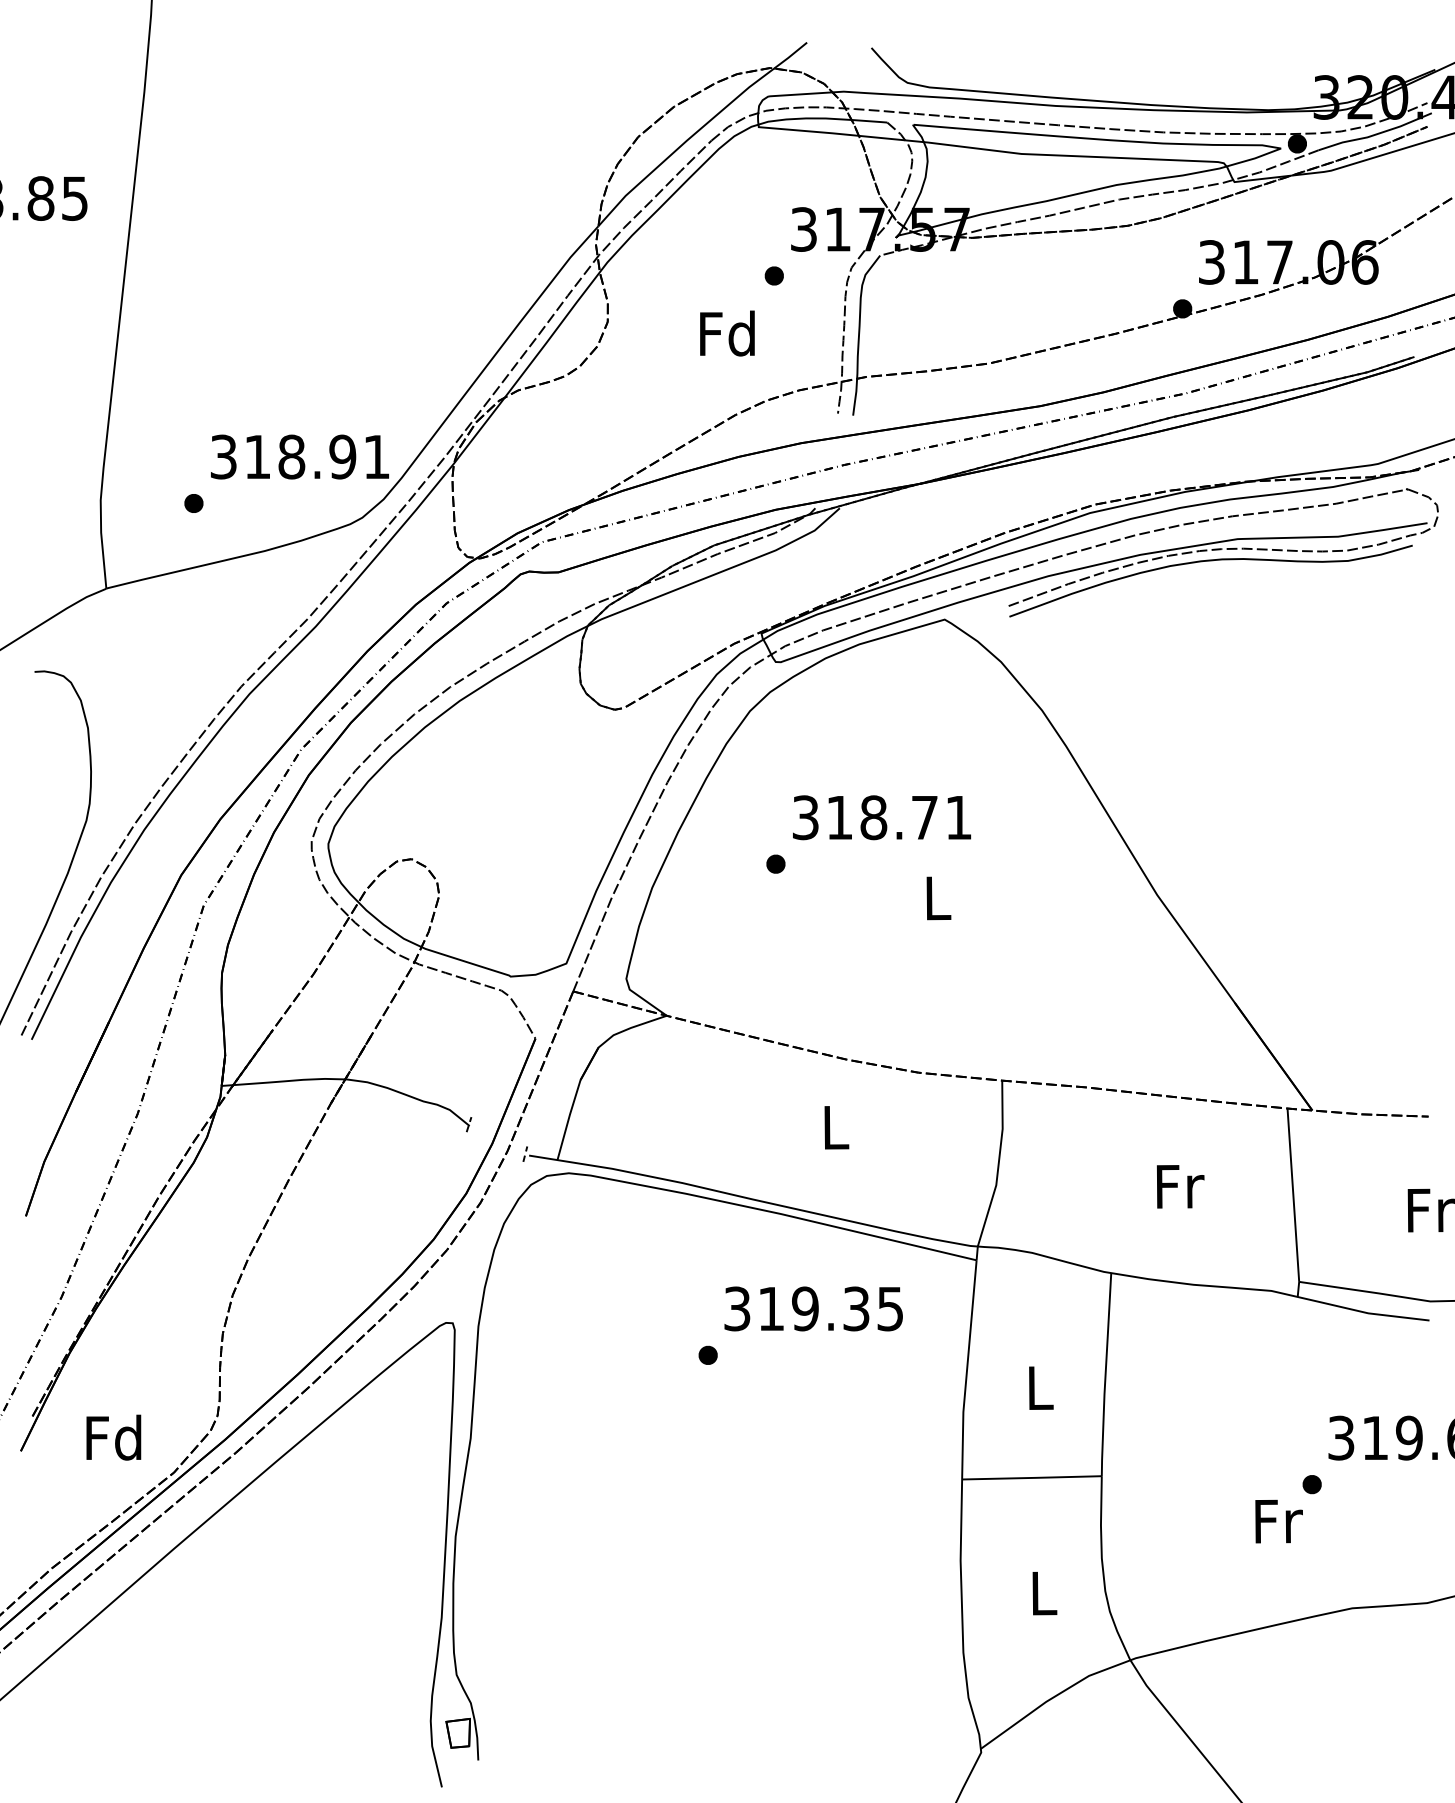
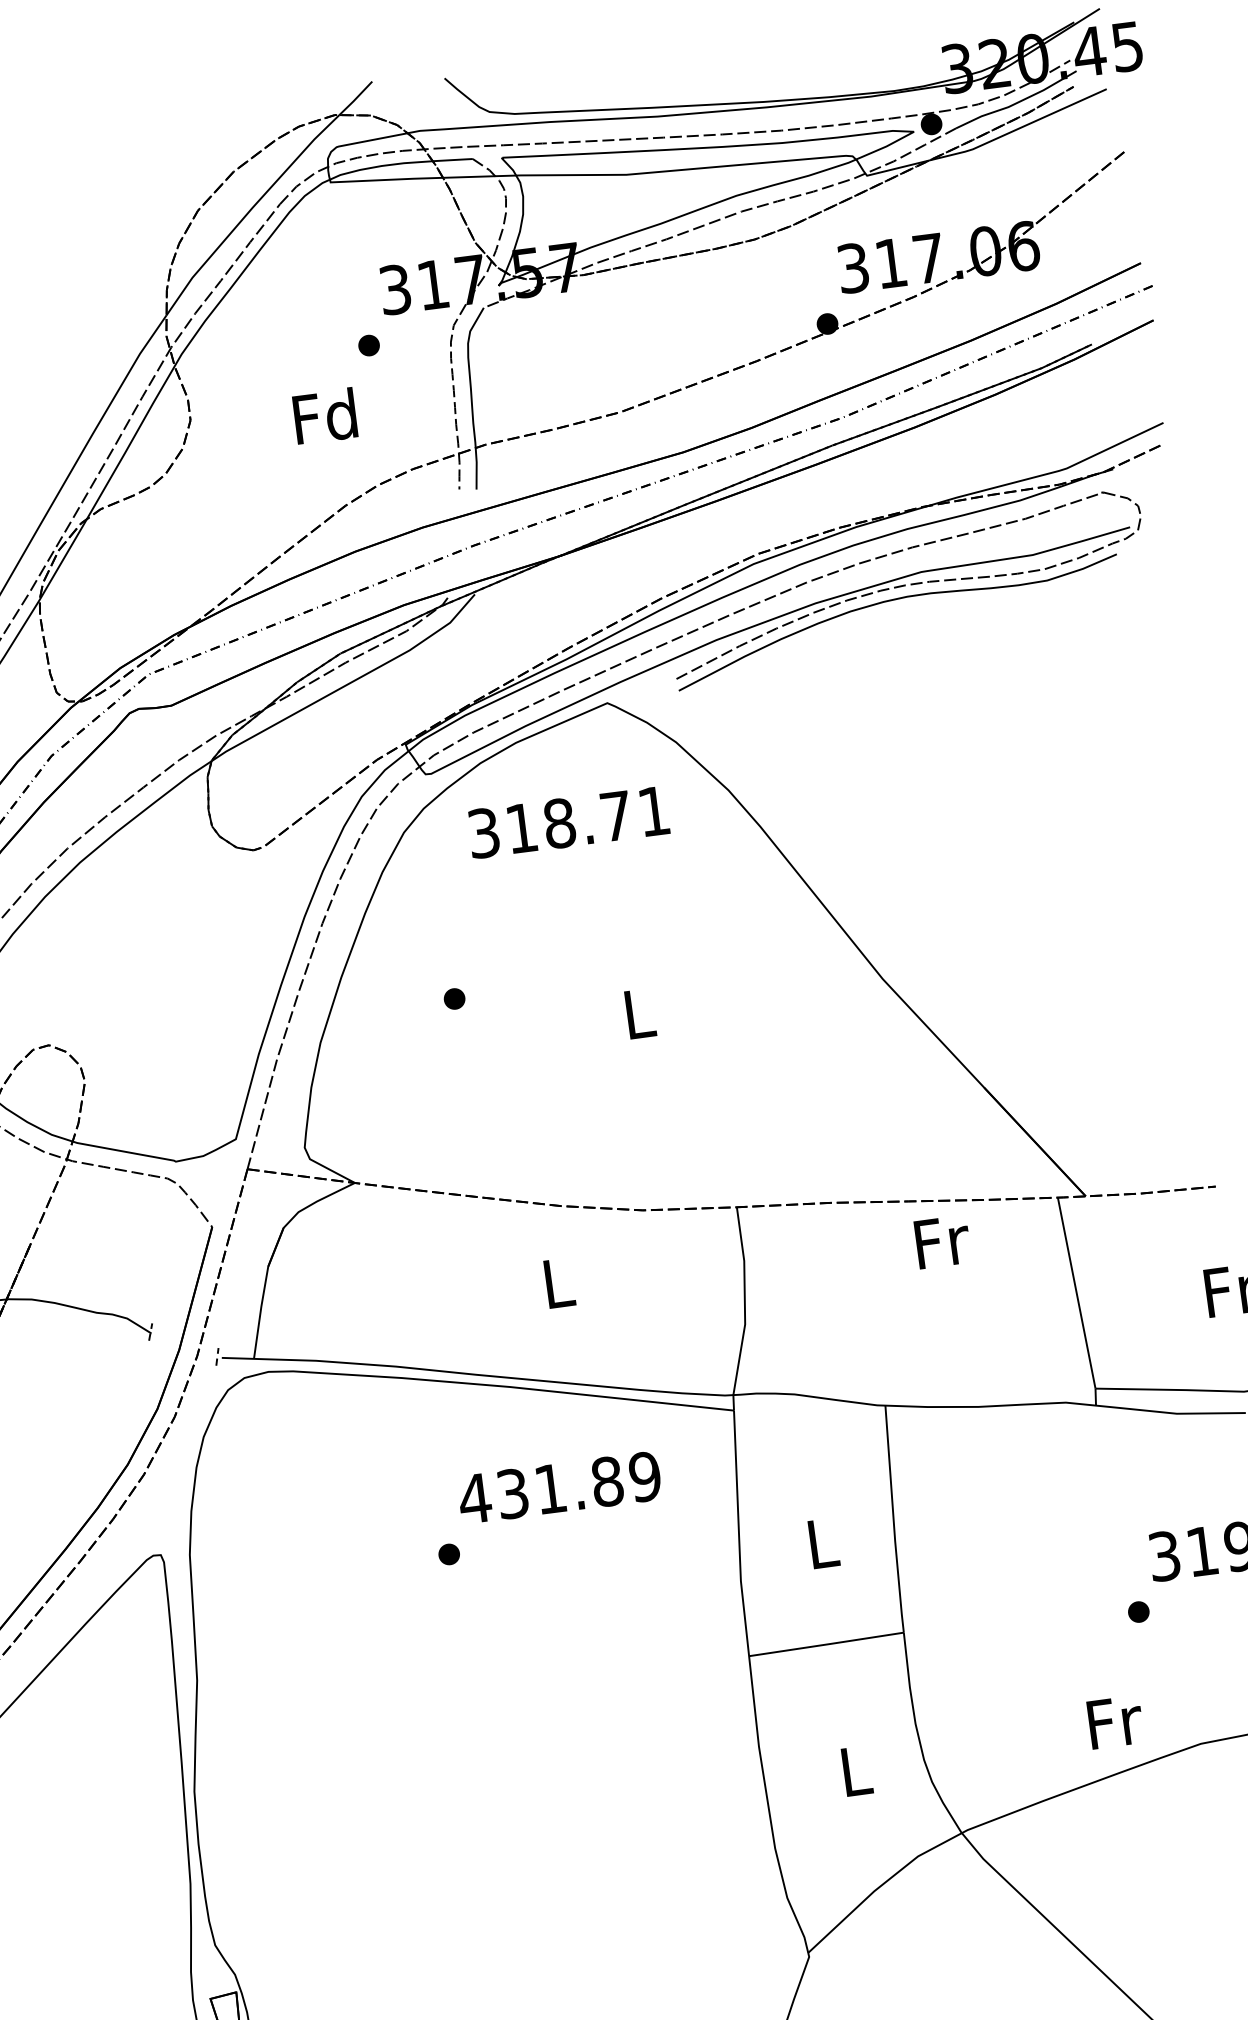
text: (881, 817) -> (568, 822), moved
text: (1180, 1186) -> (942, 1241), moved
text: (813, 1308) -> (559, 1487), 319.35 -> 431.89
text: (1278, 1521) -> (1114, 1722), moved

